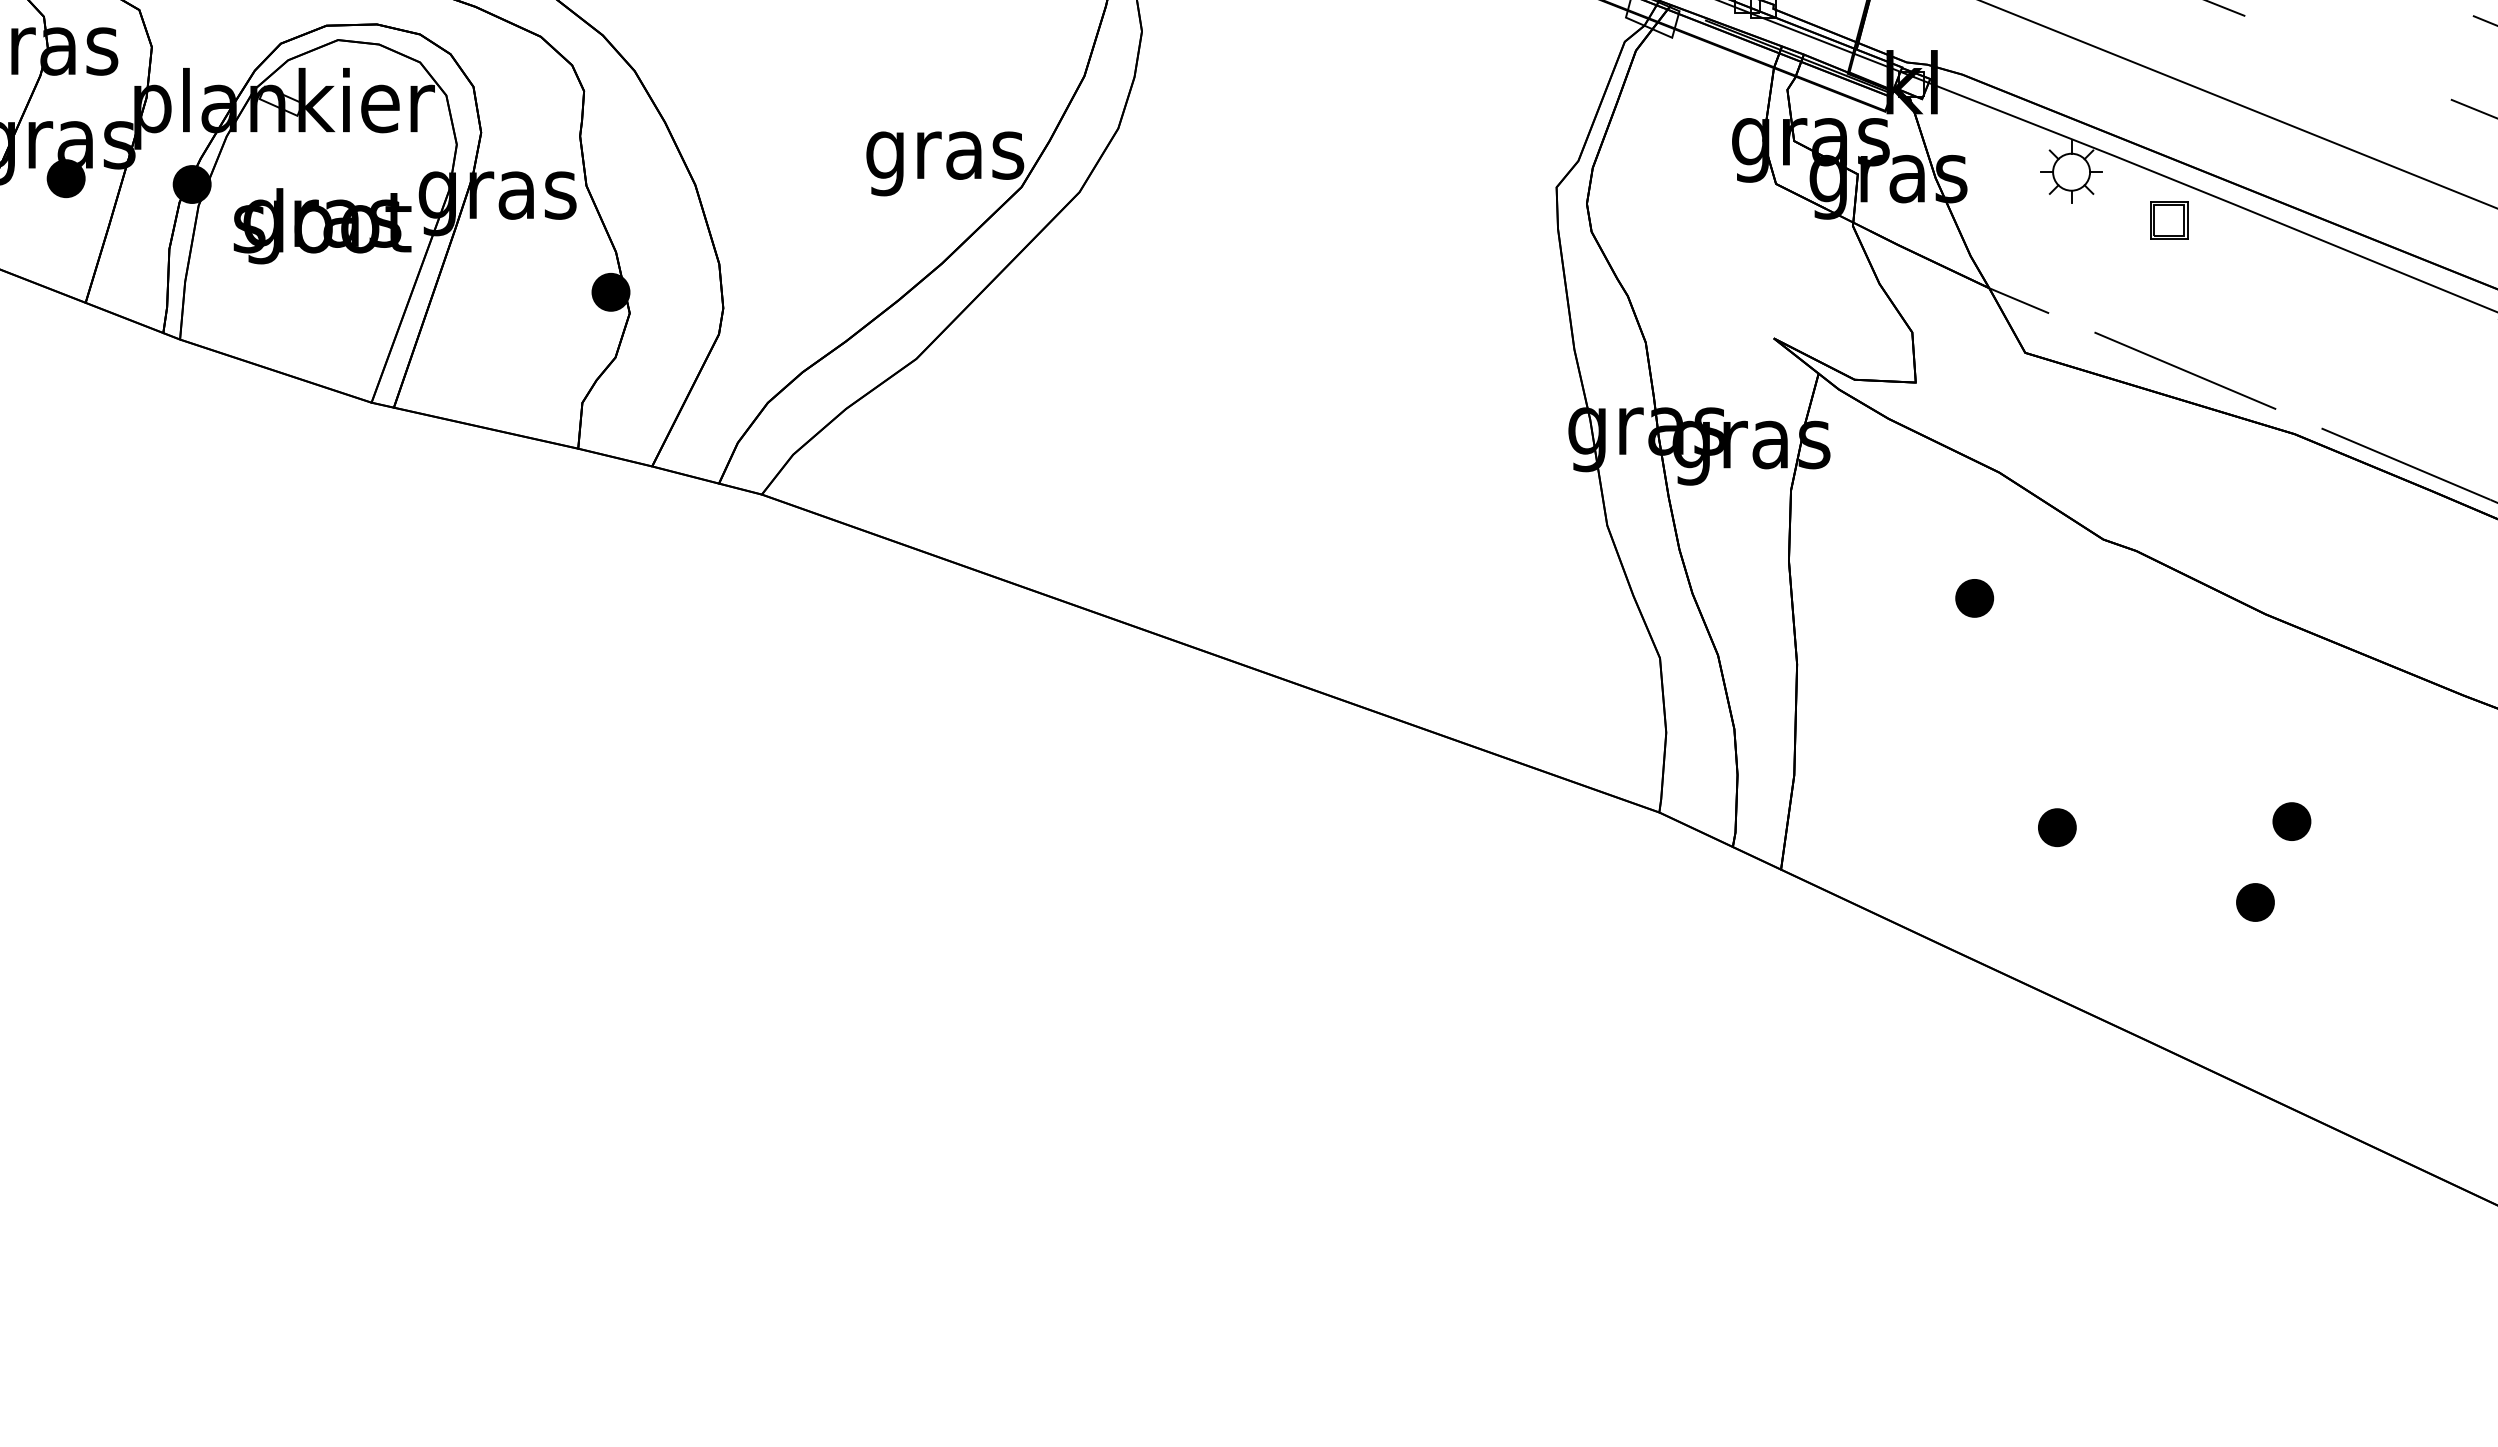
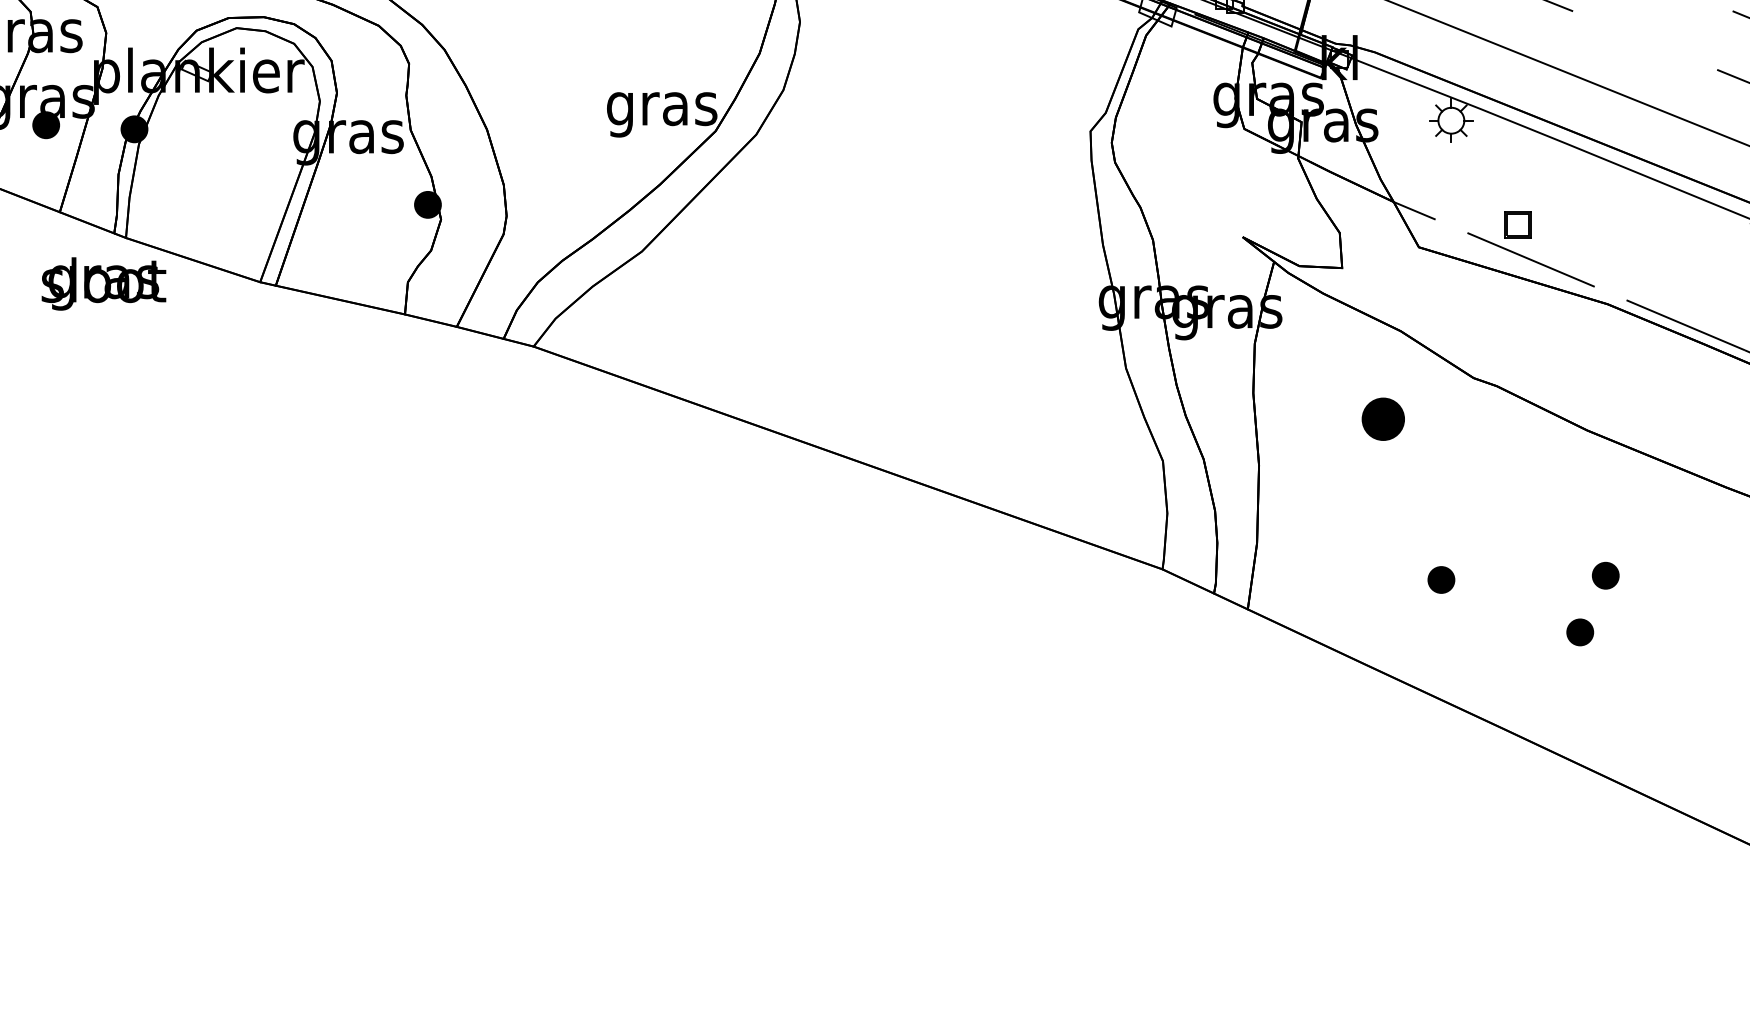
part: (2169, 220) -> (1518, 224), moved
text: (322, 226) -> (103, 284), moved
part: (1974, 598) -> (1383, 419), size x1.6

